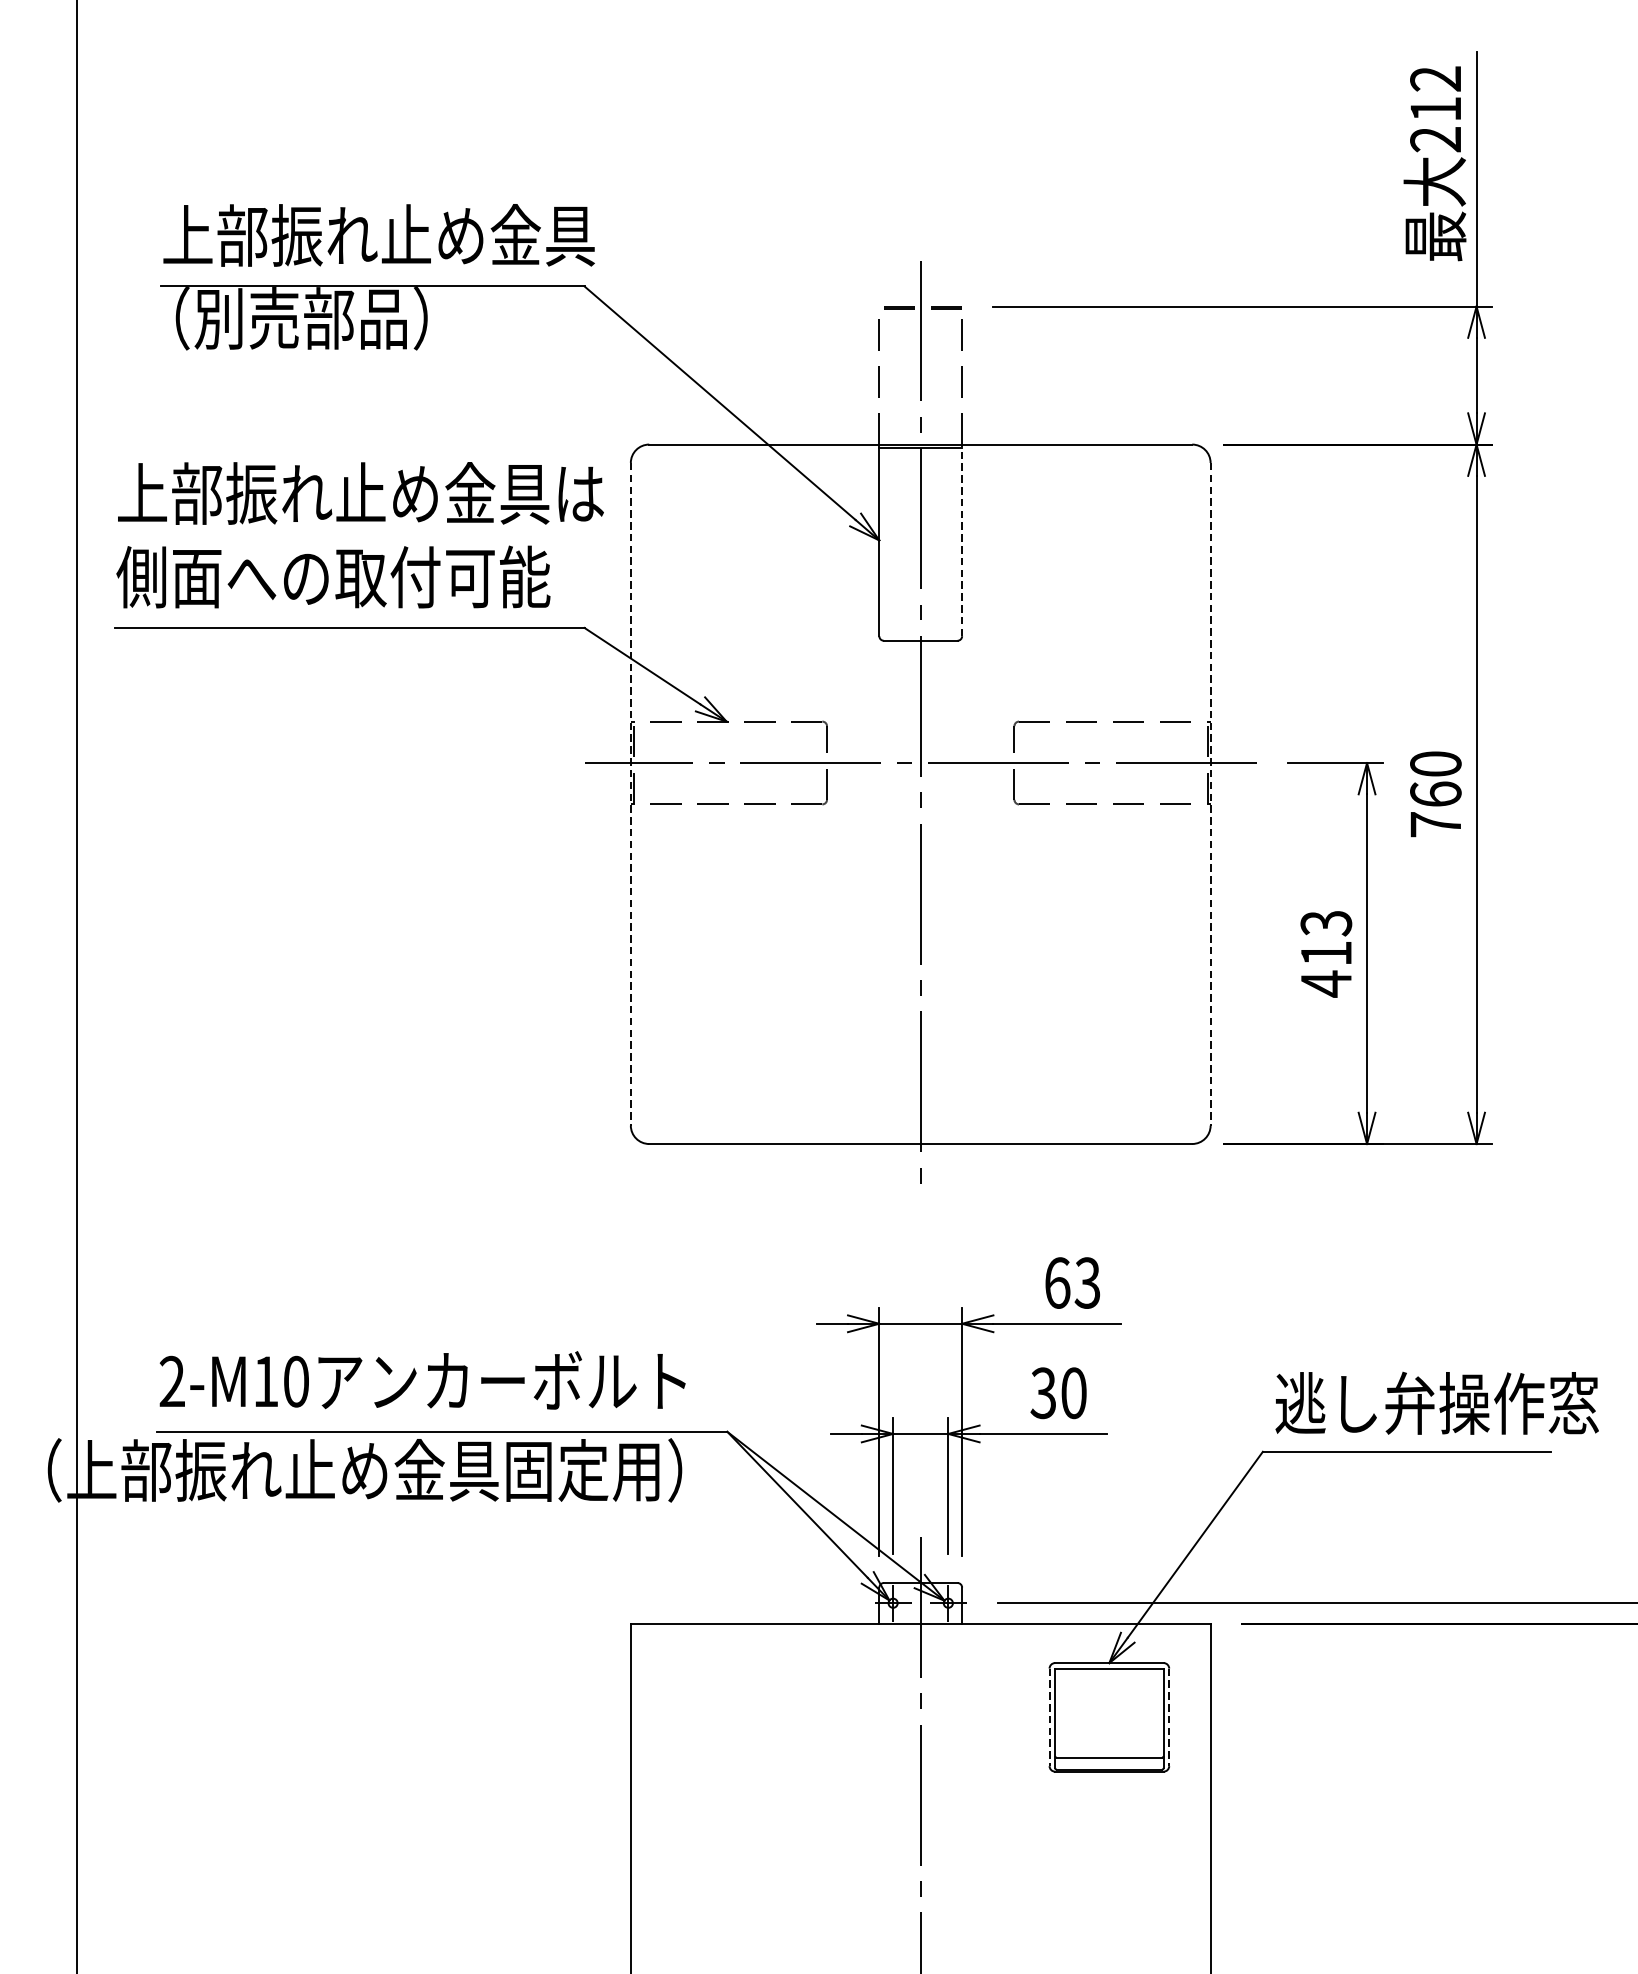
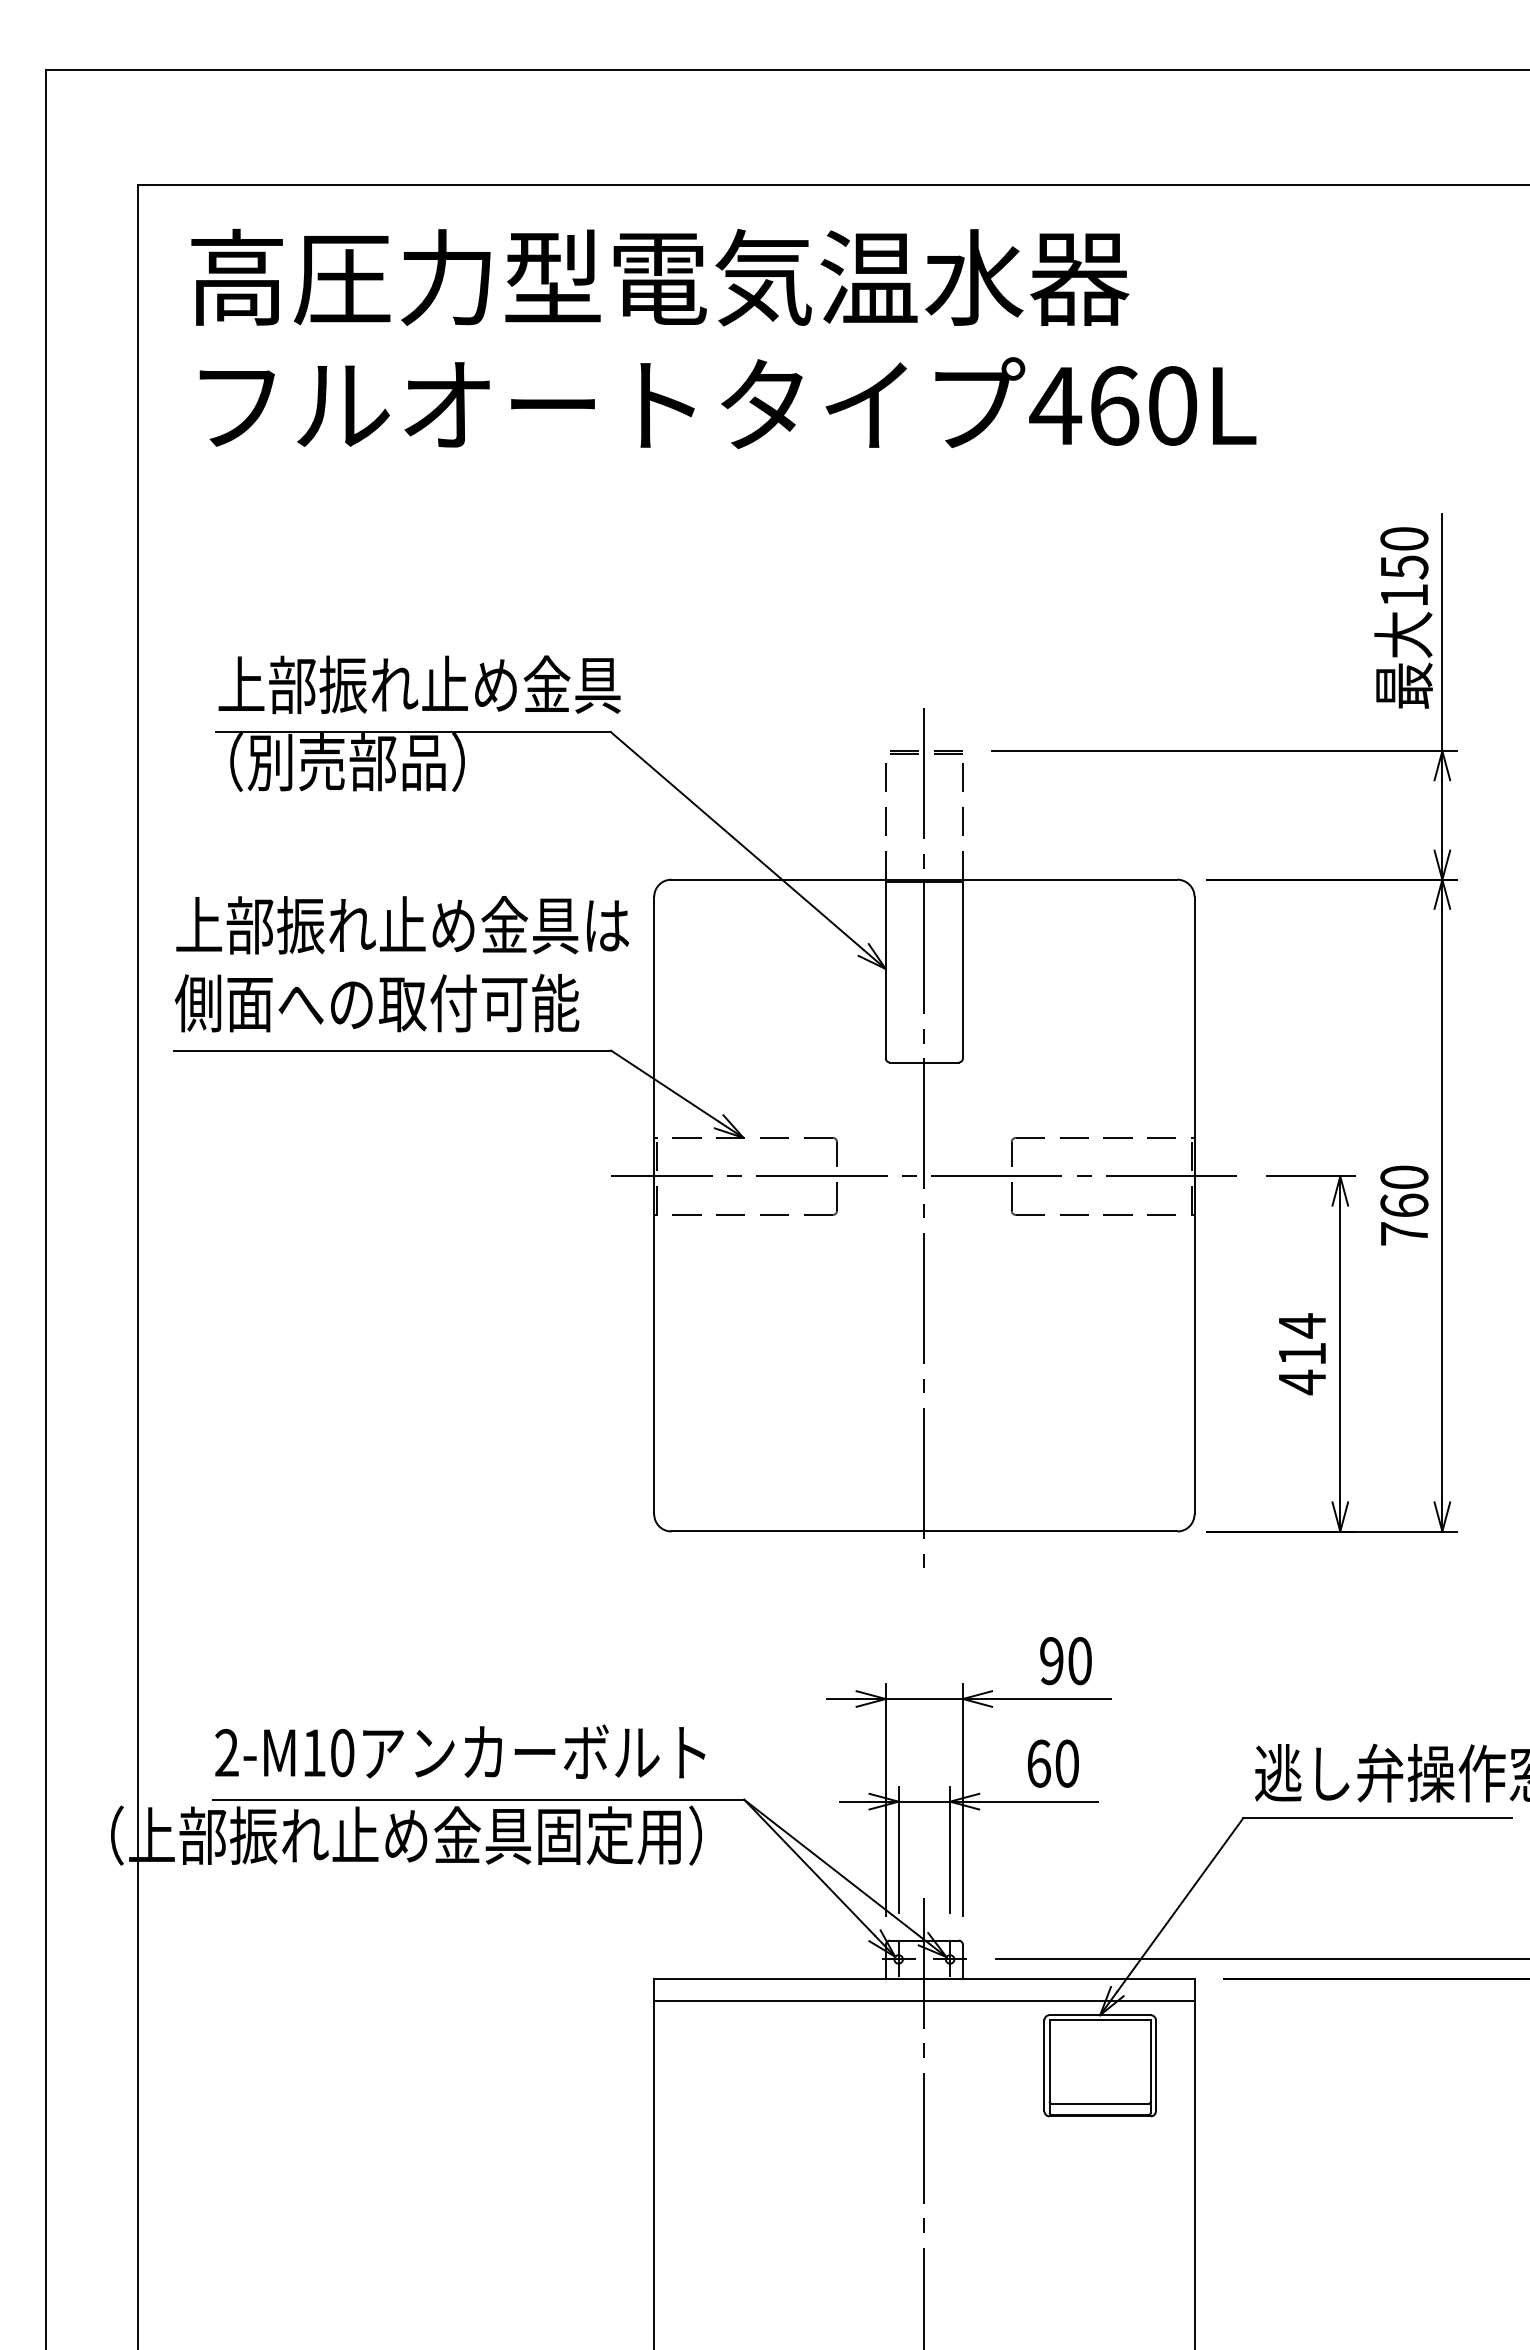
text: (1435, 109) -> (1404, 567), 212 -> 150
line: (961, 539) -> (962, 968), dashed -> solid
line: (631, 794) -> (654, 1205), dashed -> solid
line: (1210, 794) -> (1194, 1205), dashed -> solid
text: (1326, 922) -> (1302, 1325), 413 -> 414
text: (1072, 1283) -> (1065, 1661), 63 -> 90
text: (1043, 1392) -> (1038, 1763), 30 -> 60
line: (920, 1648) -> (924, 2001), added
line: (1049, 1718) -> (1044, 2066), dashed -> solid
line: (1168, 1718) -> (1155, 2066), dashed -> solid

